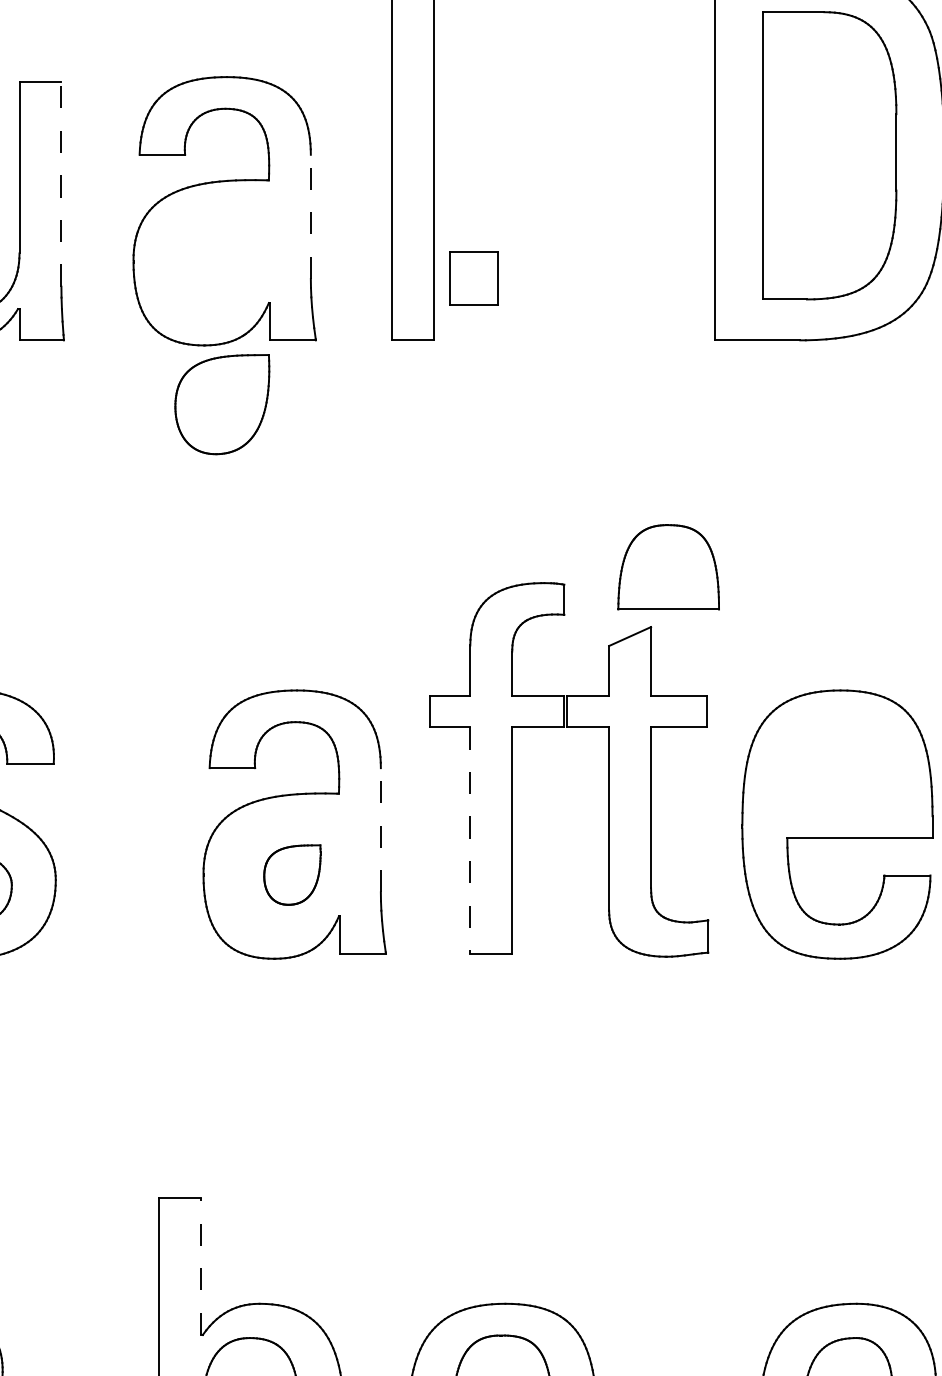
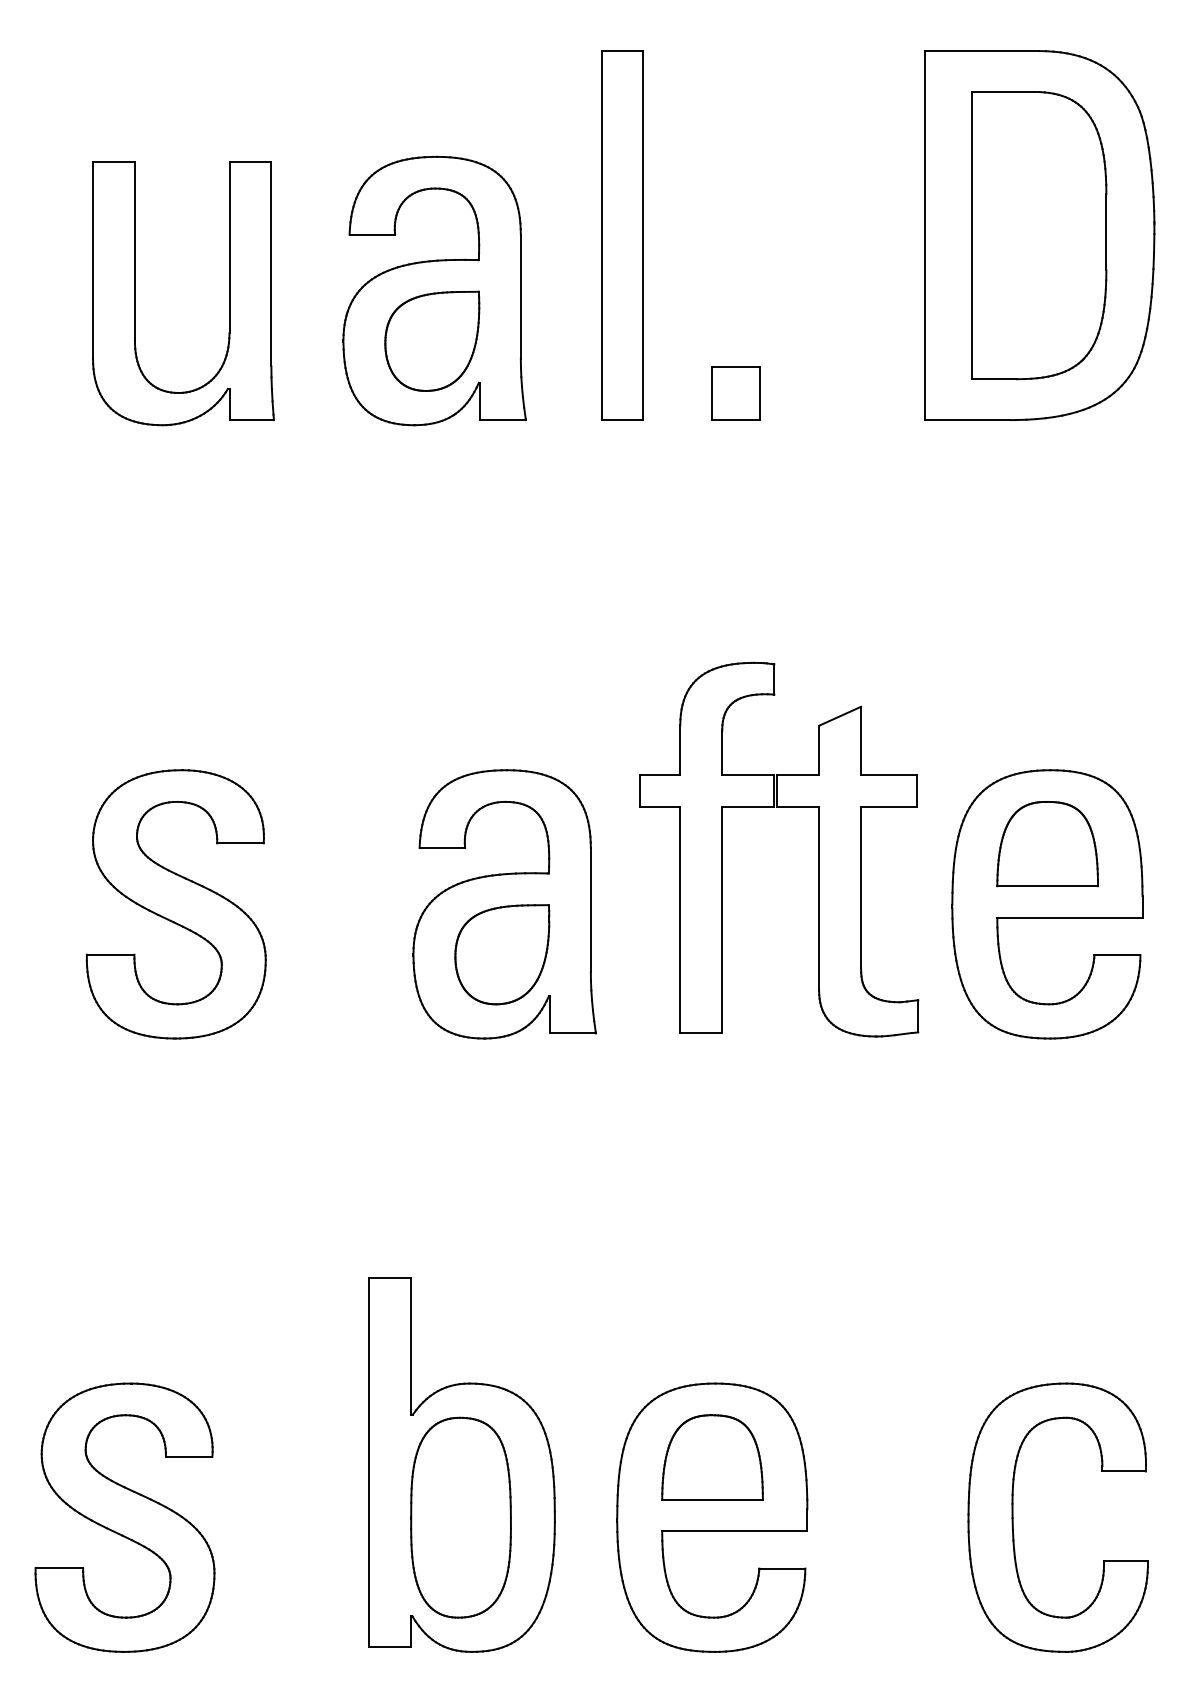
line: (61, 183) -> (271, 263), dashed -> solid
line: (310, 216) -> (520, 296), dashed -> solid
part: (473, 278) -> (735, 393), moved
part: (222, 403) -> (432, 340), moved
part: (668, 567) -> (1047, 844), moved
line: (380, 829) -> (590, 909), dashed -> solid
line: (470, 840) -> (680, 920), dashed -> solid
part: (292, 874) -> (502, 954), size x1.67
line: (201, 1265) -> (411, 1345), dashed -> solid

